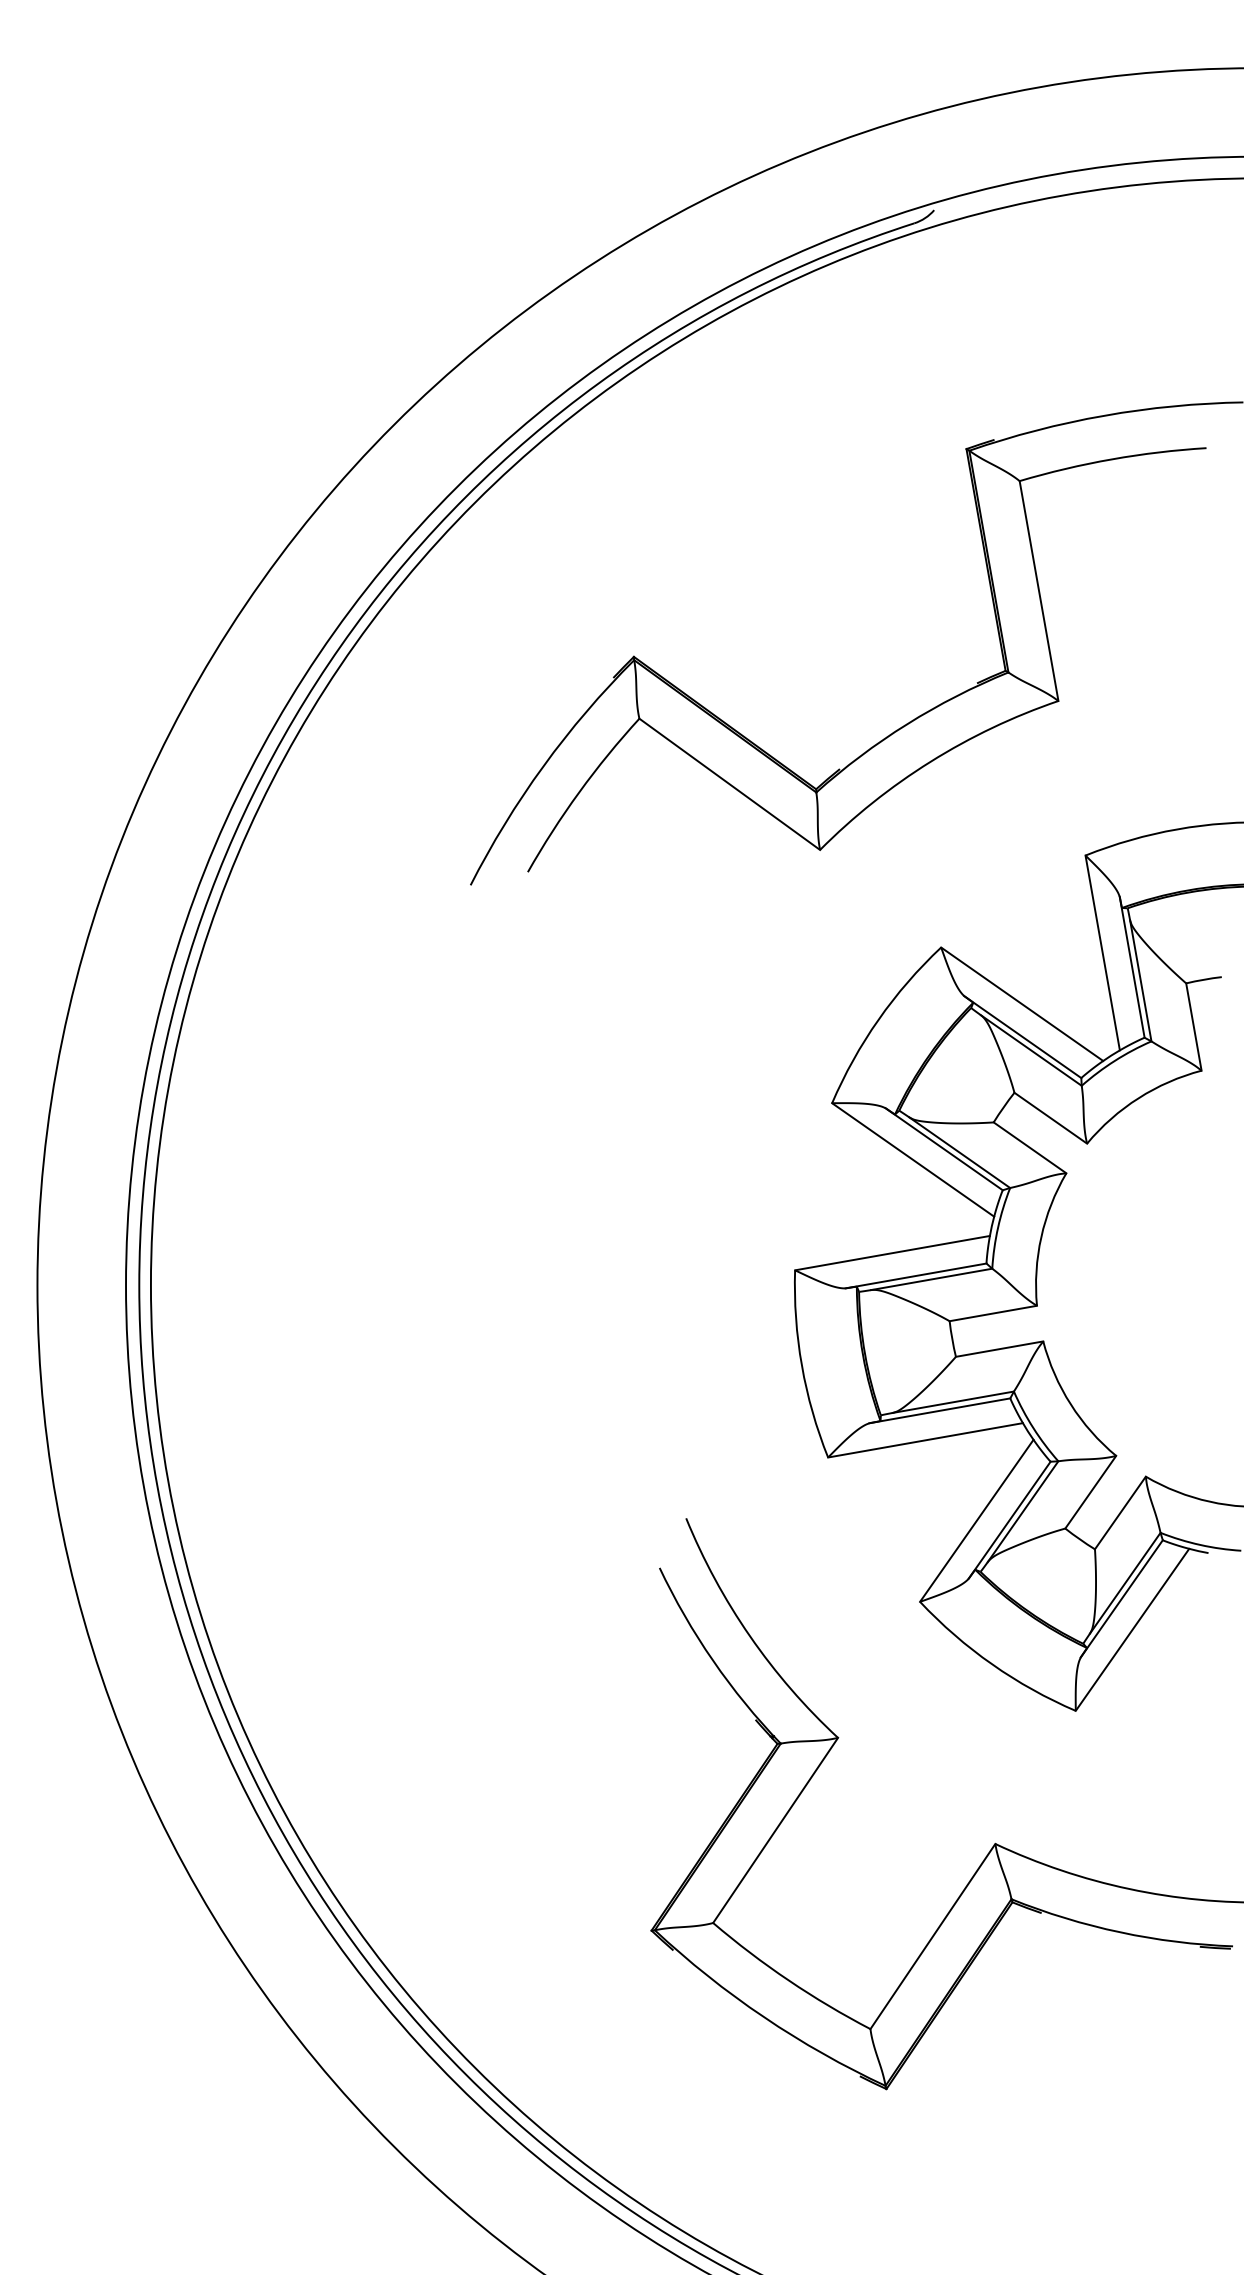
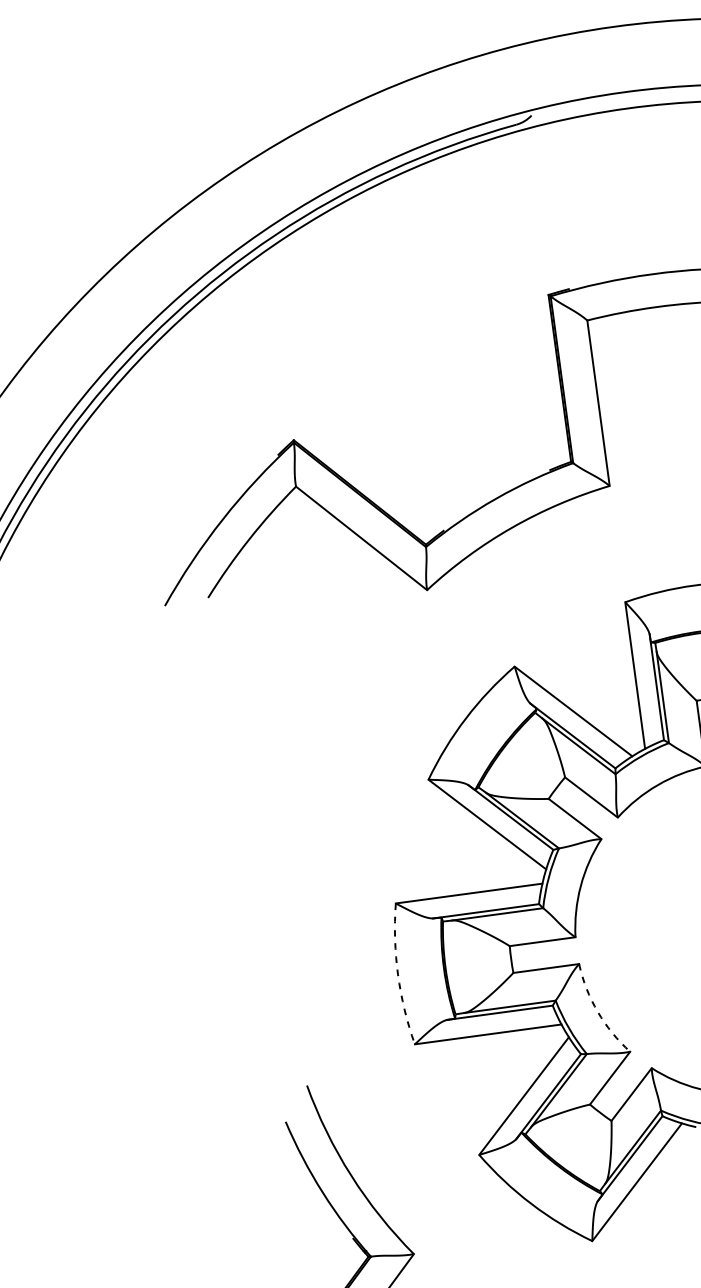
arc: (801, 1365) -> (397, 974), solid -> dashed
arc: (1070, 1404) -> (597, 1011), solid -> dashed

